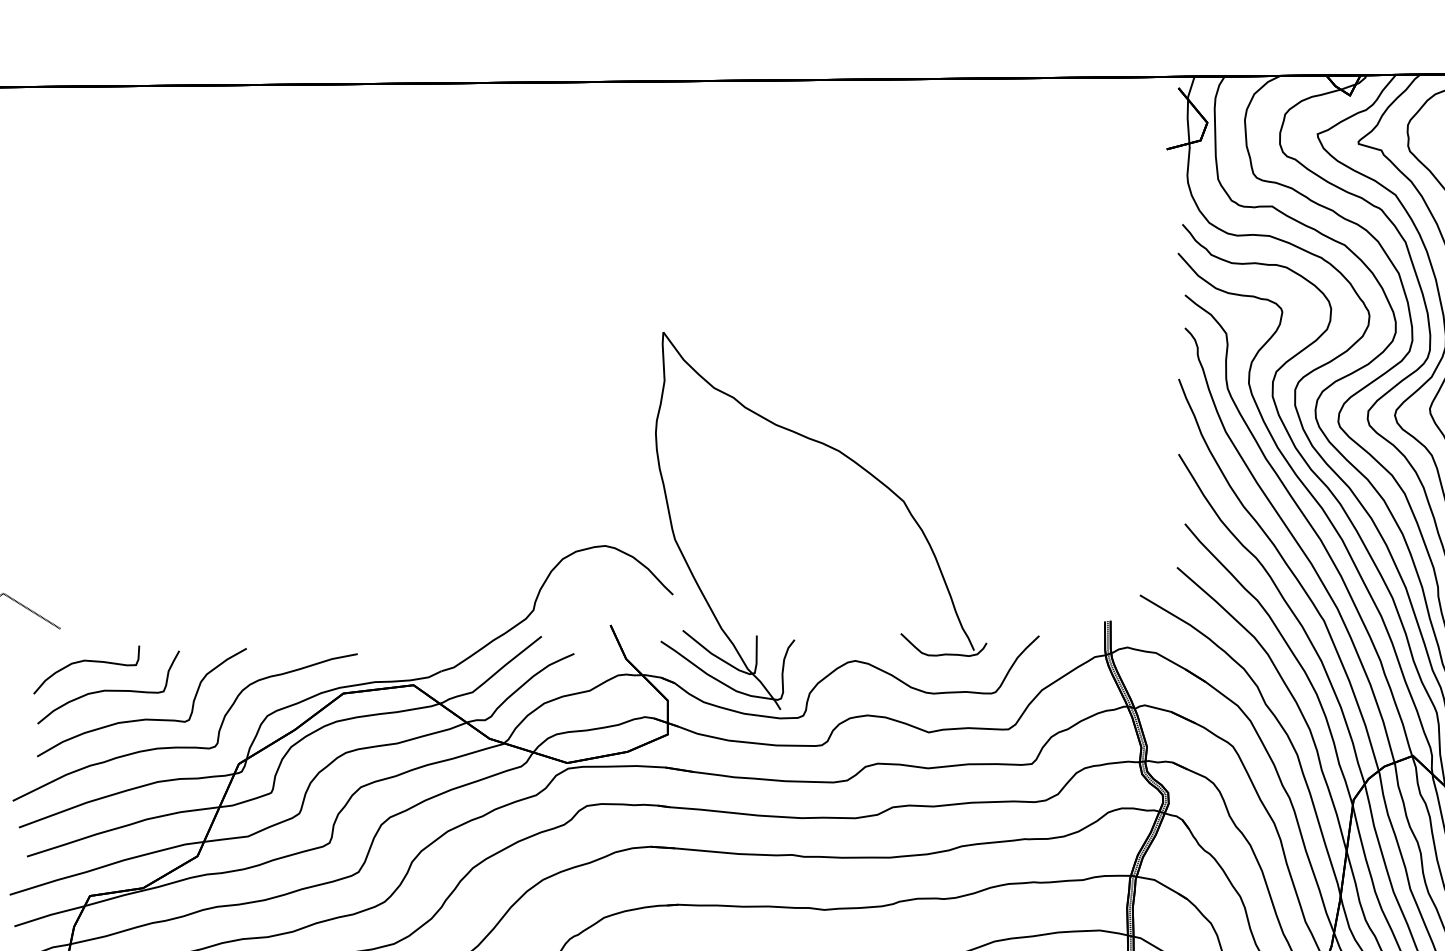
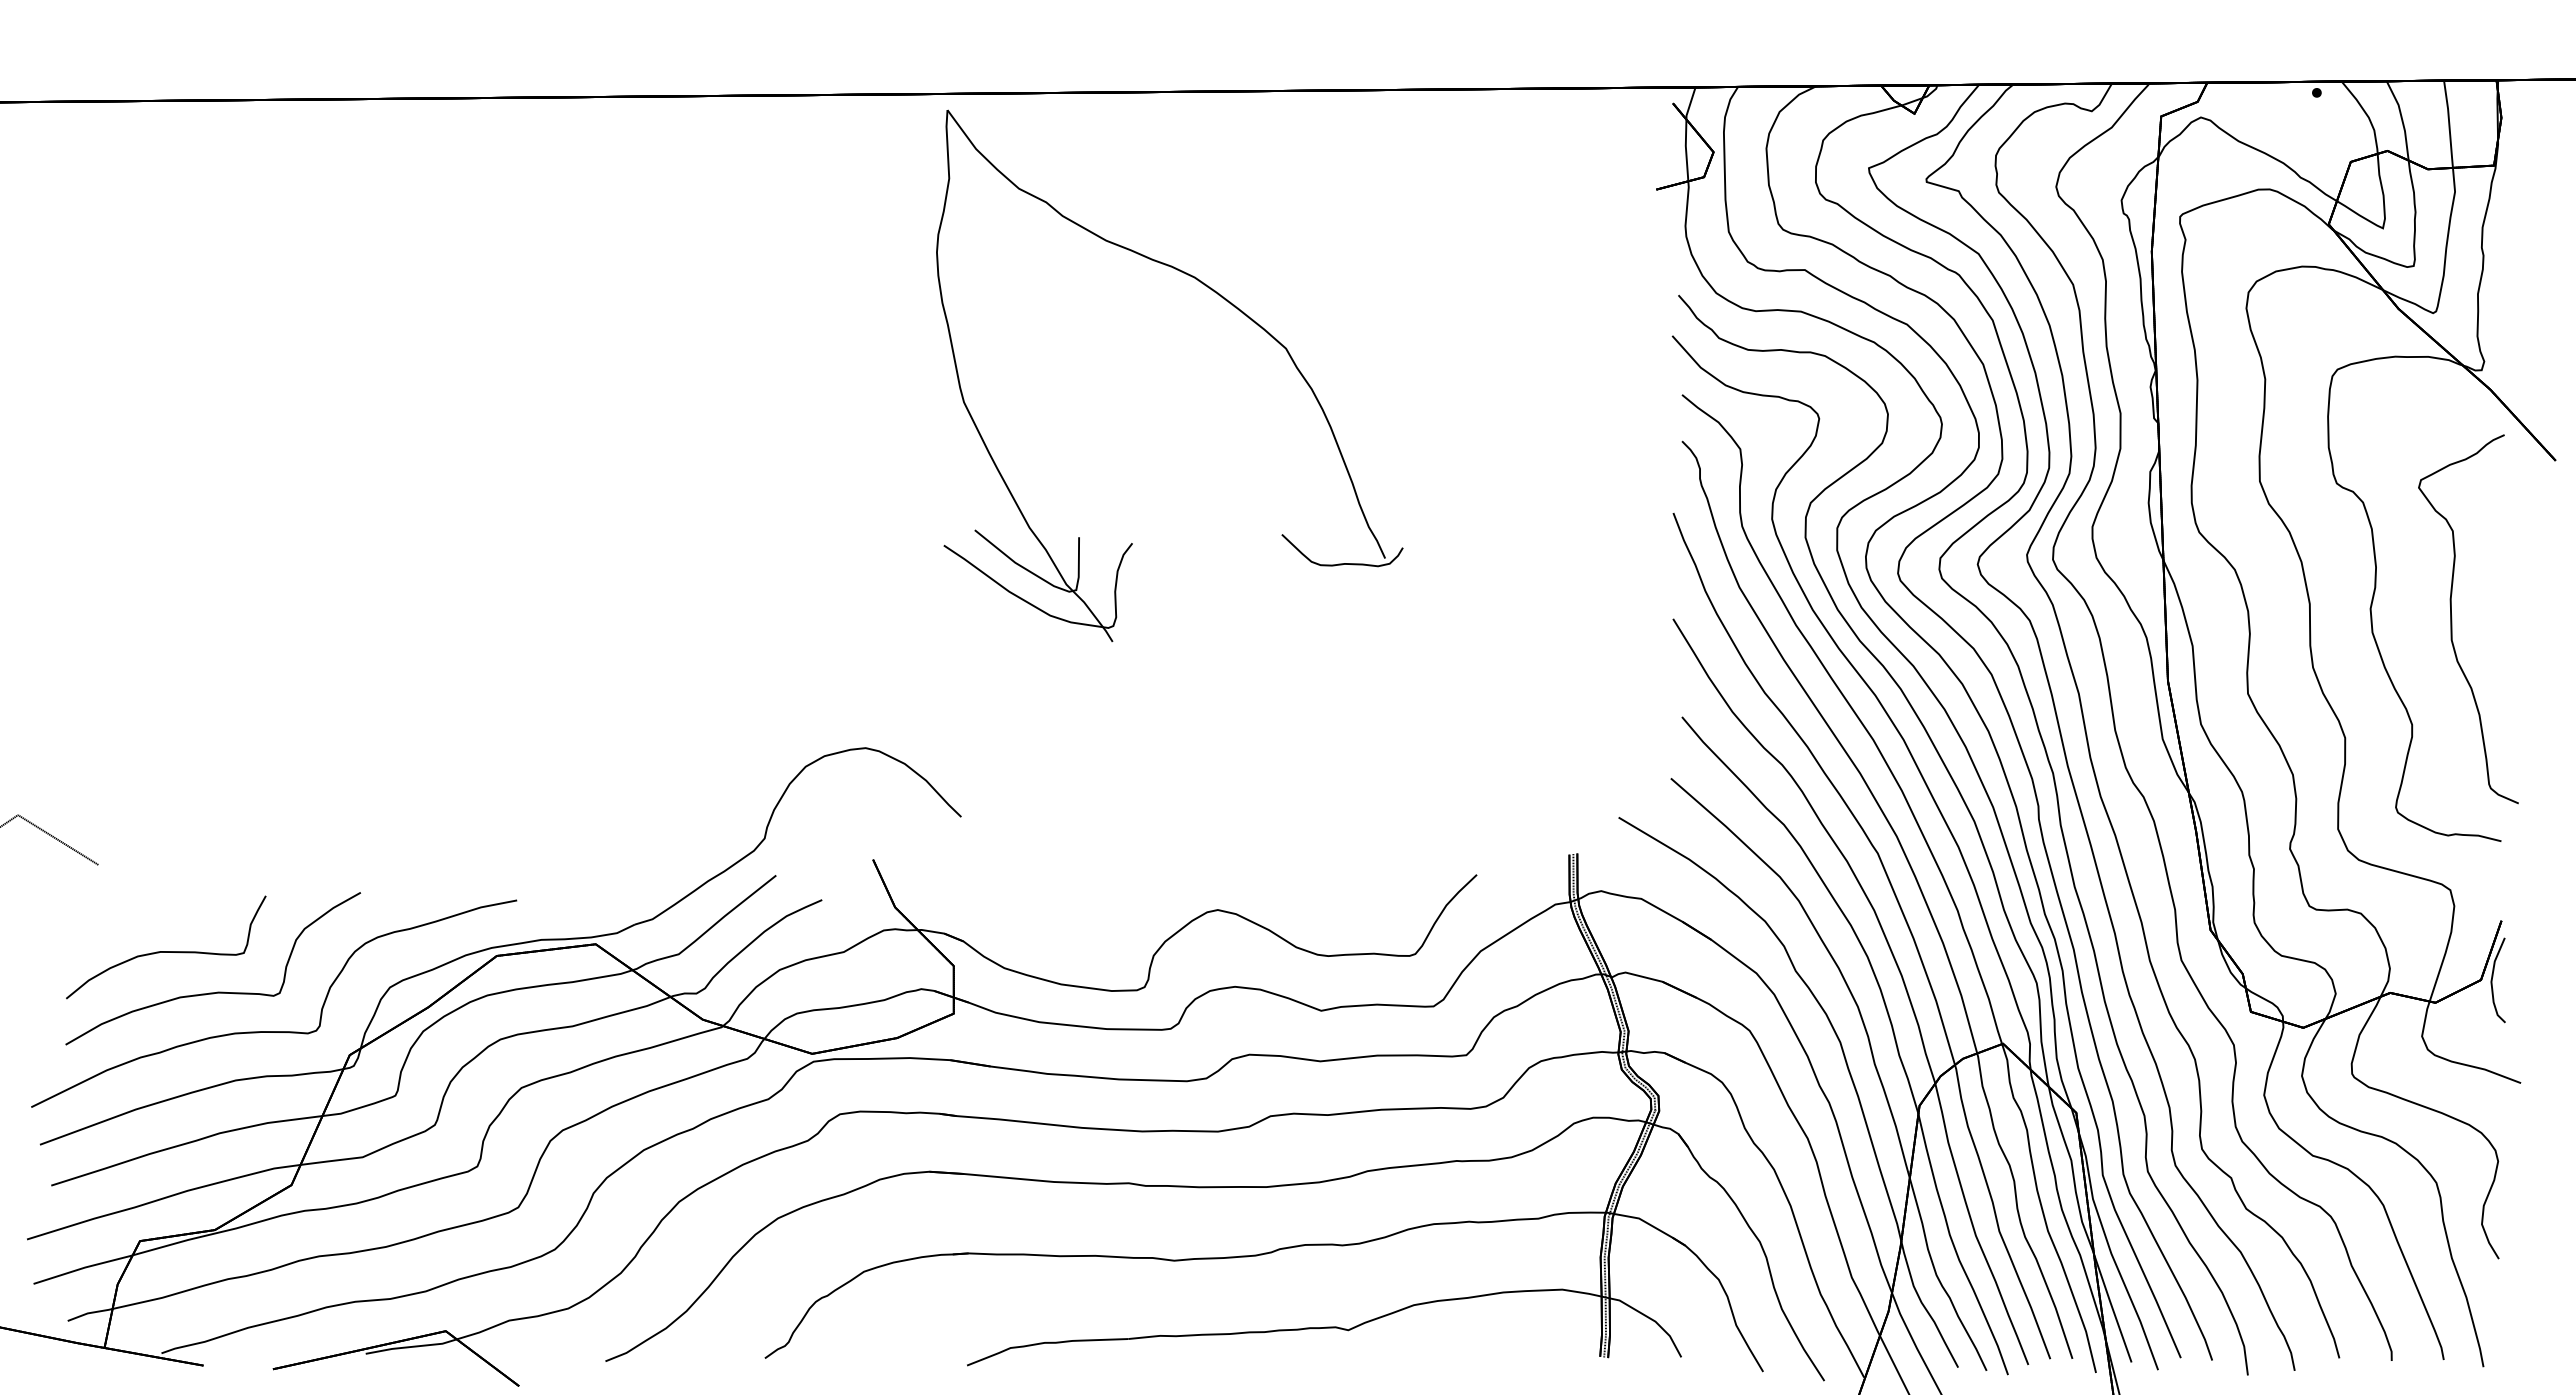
part: (861, 468) -> (1226, 301), moved
part: (86, 661) -> (135, 910), removed

